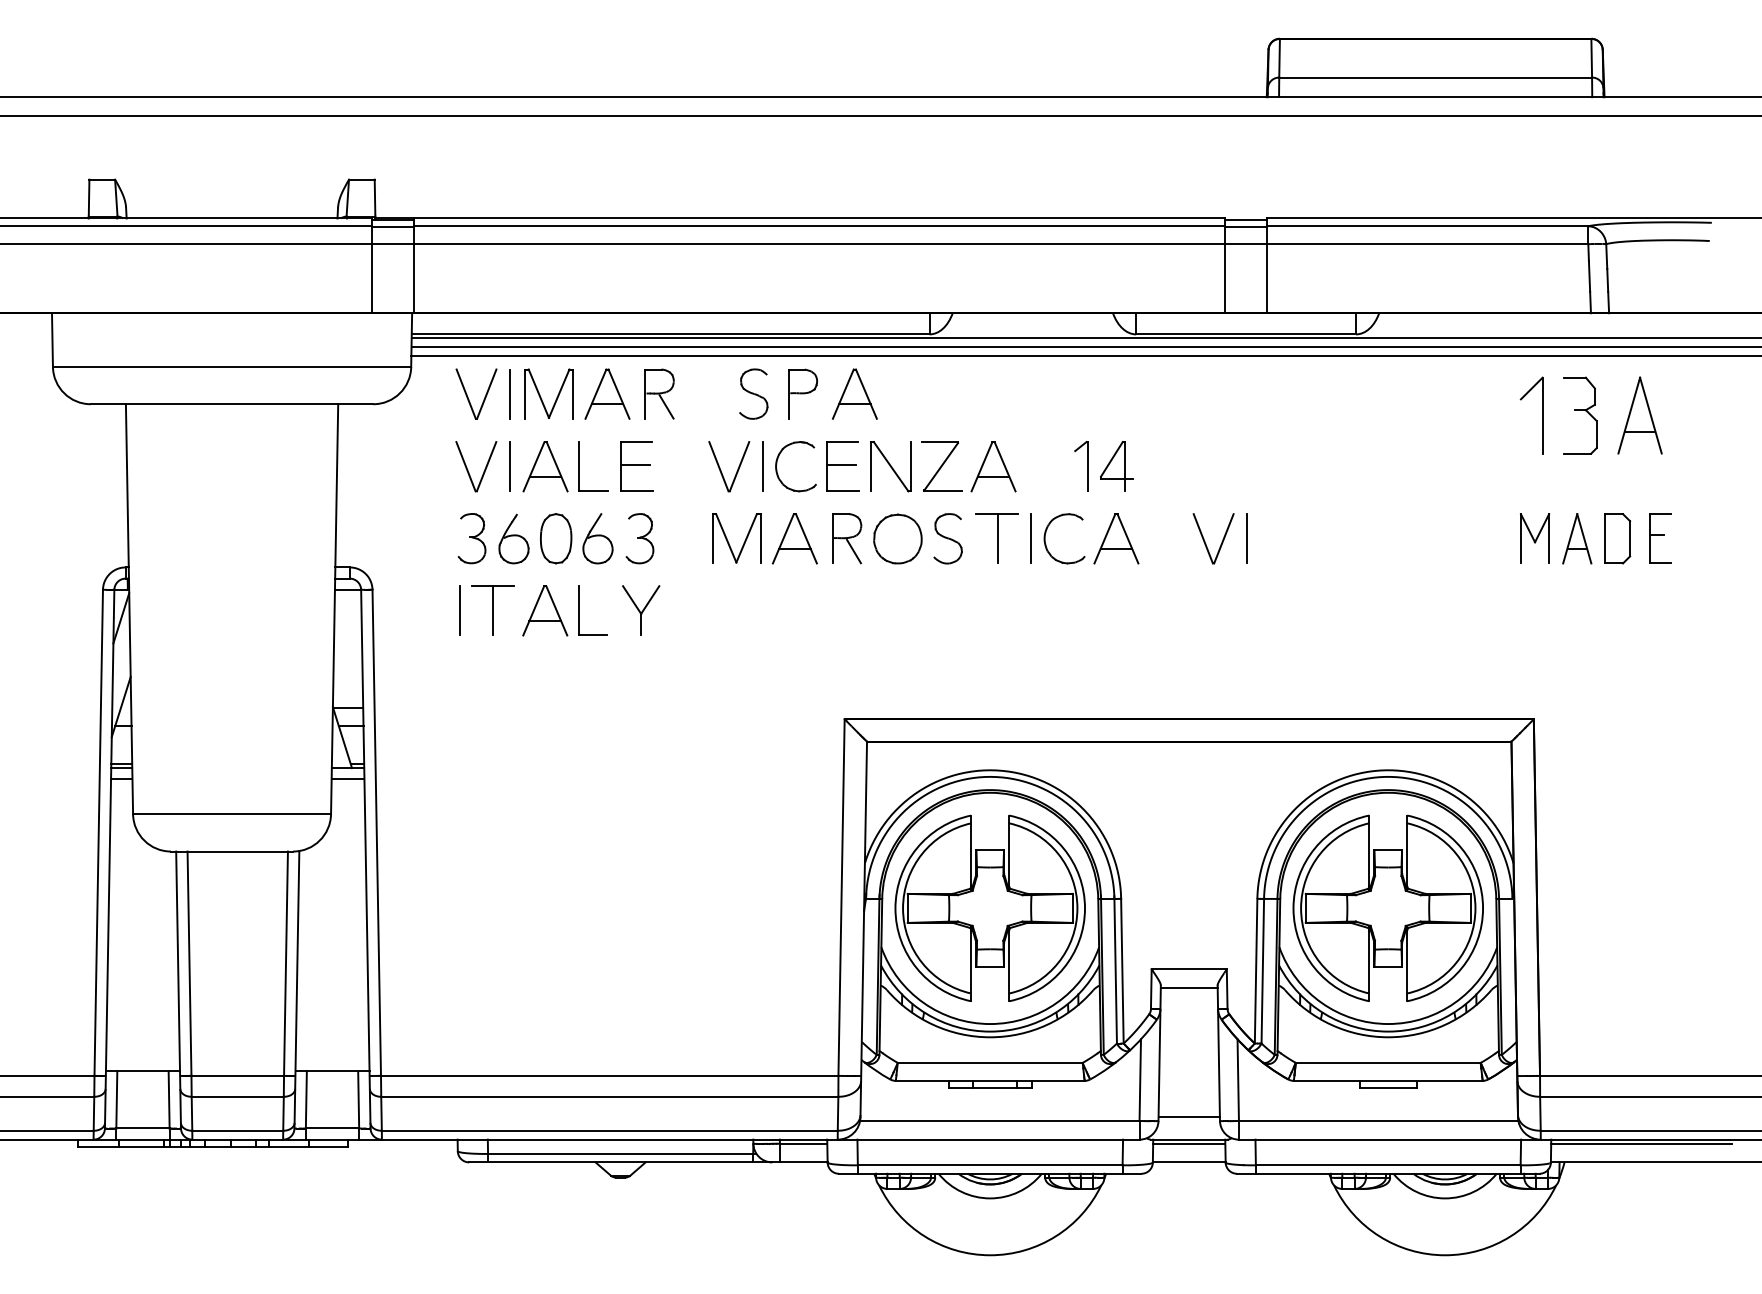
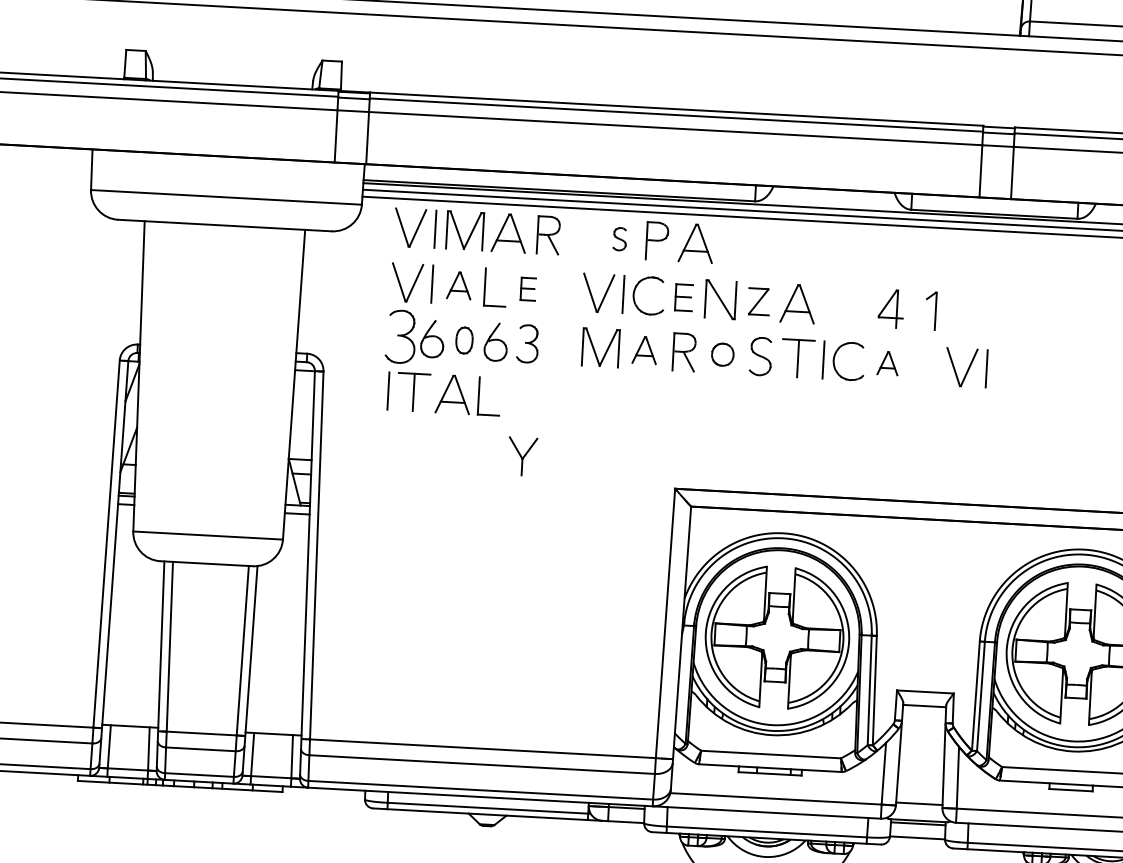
part: (753, 393) -> (619, 238), size x0.6
part: (545, 466) -> (459, 285), size x0.7
part: (636, 466) -> (528, 289), size x0.6
part: (842, 466) -> (683, 297), size x0.7
part: (941, 466) -> (758, 301), size x0.7
part: (1081, 466) -> (931, 311), moved
part: (471, 538) -> (400, 336), size x1.4
part: (556, 538) -> (464, 340), size x0.7
part: (794, 538) -> (644, 350), size x0.7
part: (897, 538) -> (722, 354), size x0.6
part: (1116, 538) -> (888, 363), size x0.6
part: (641, 610) -> (522, 456), moved

